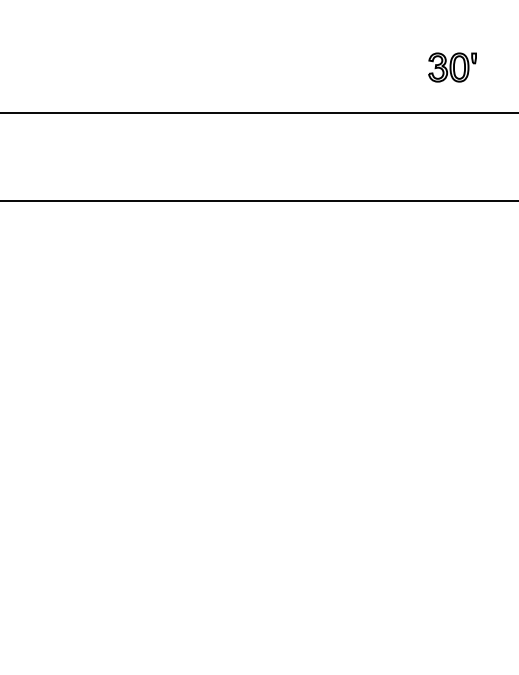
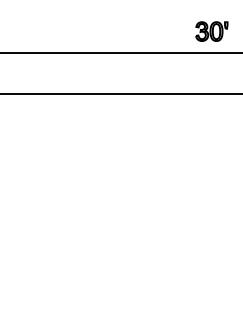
part: (451, 67) -> (211, 31), size x1.43

